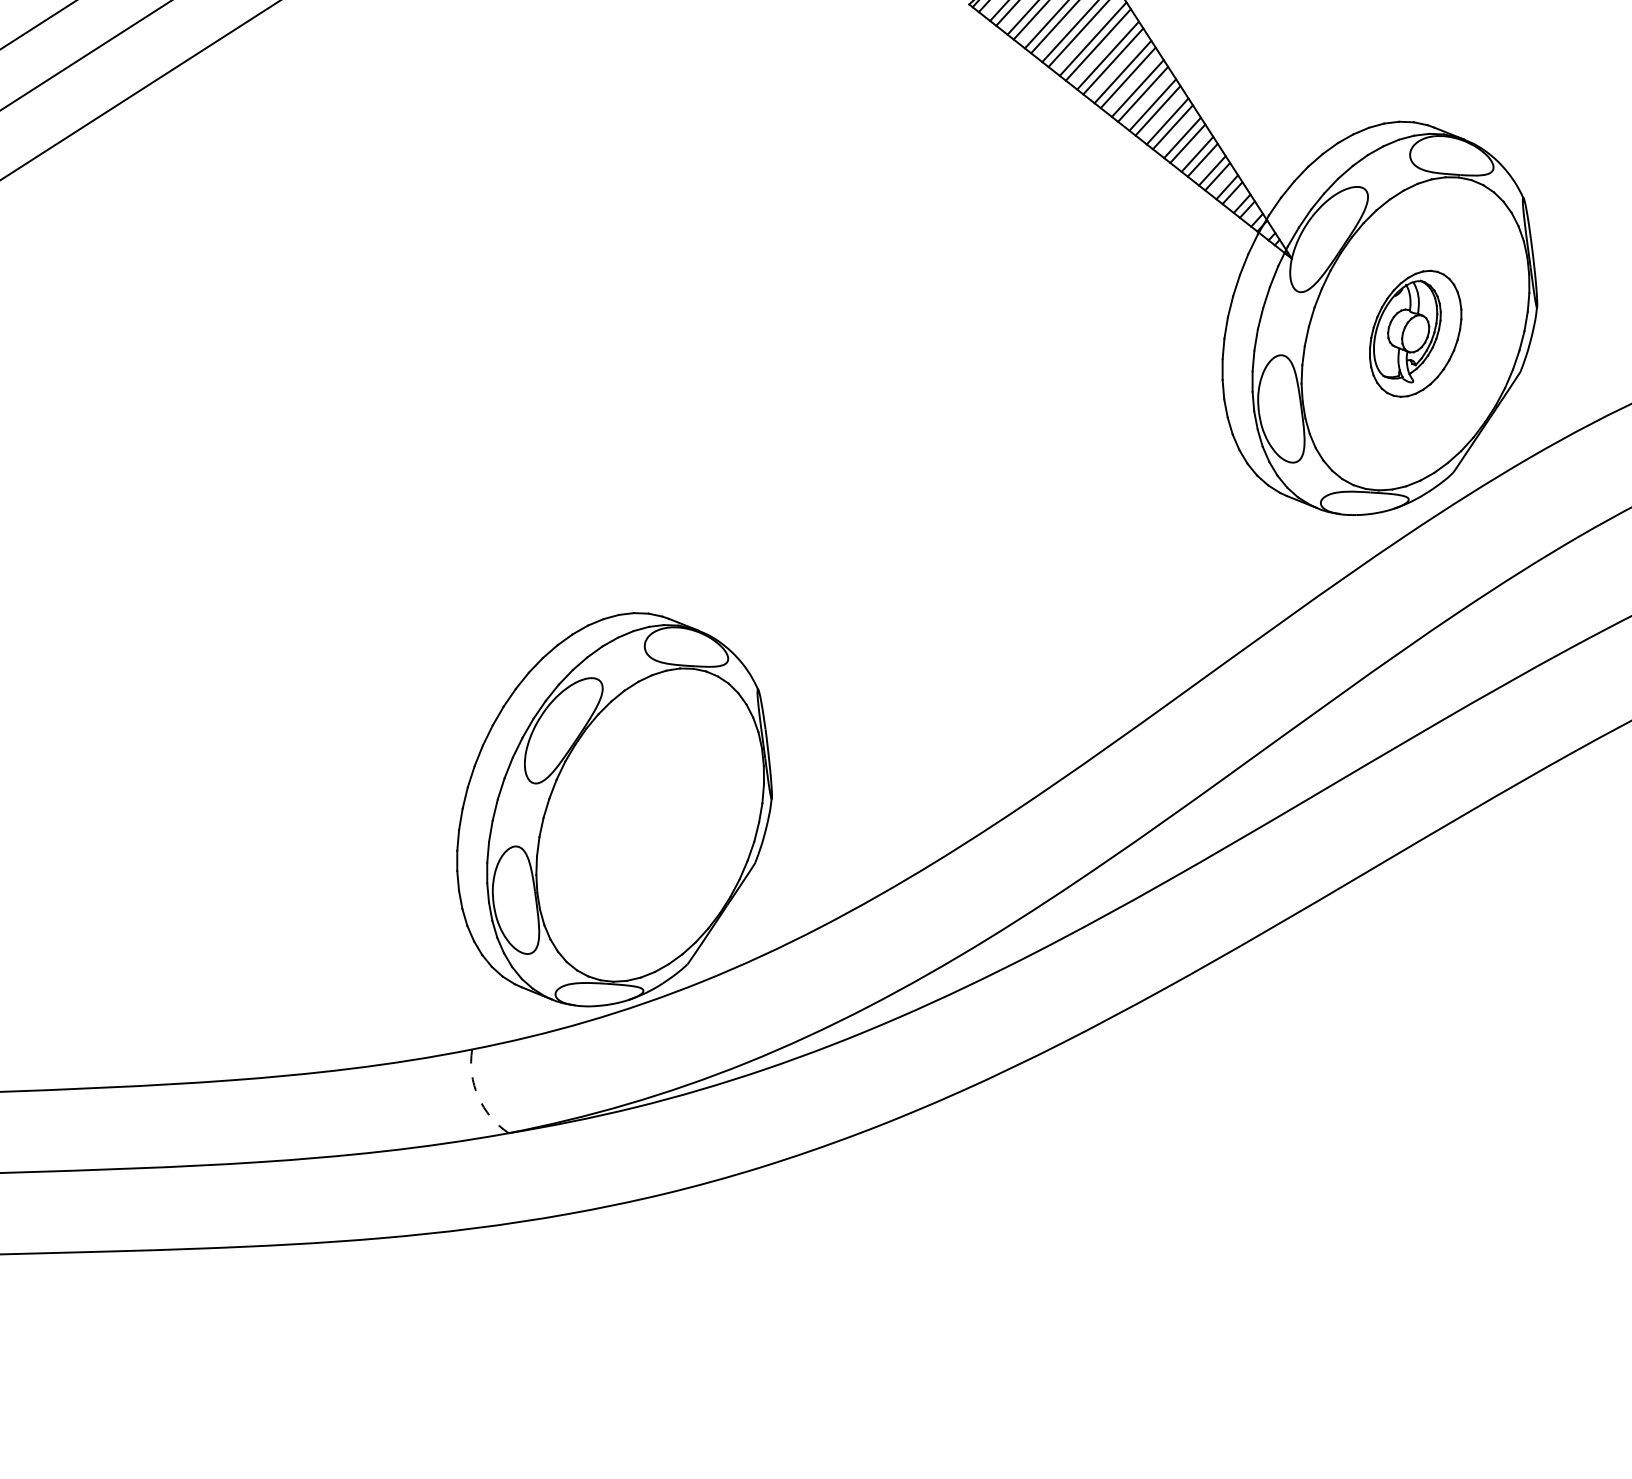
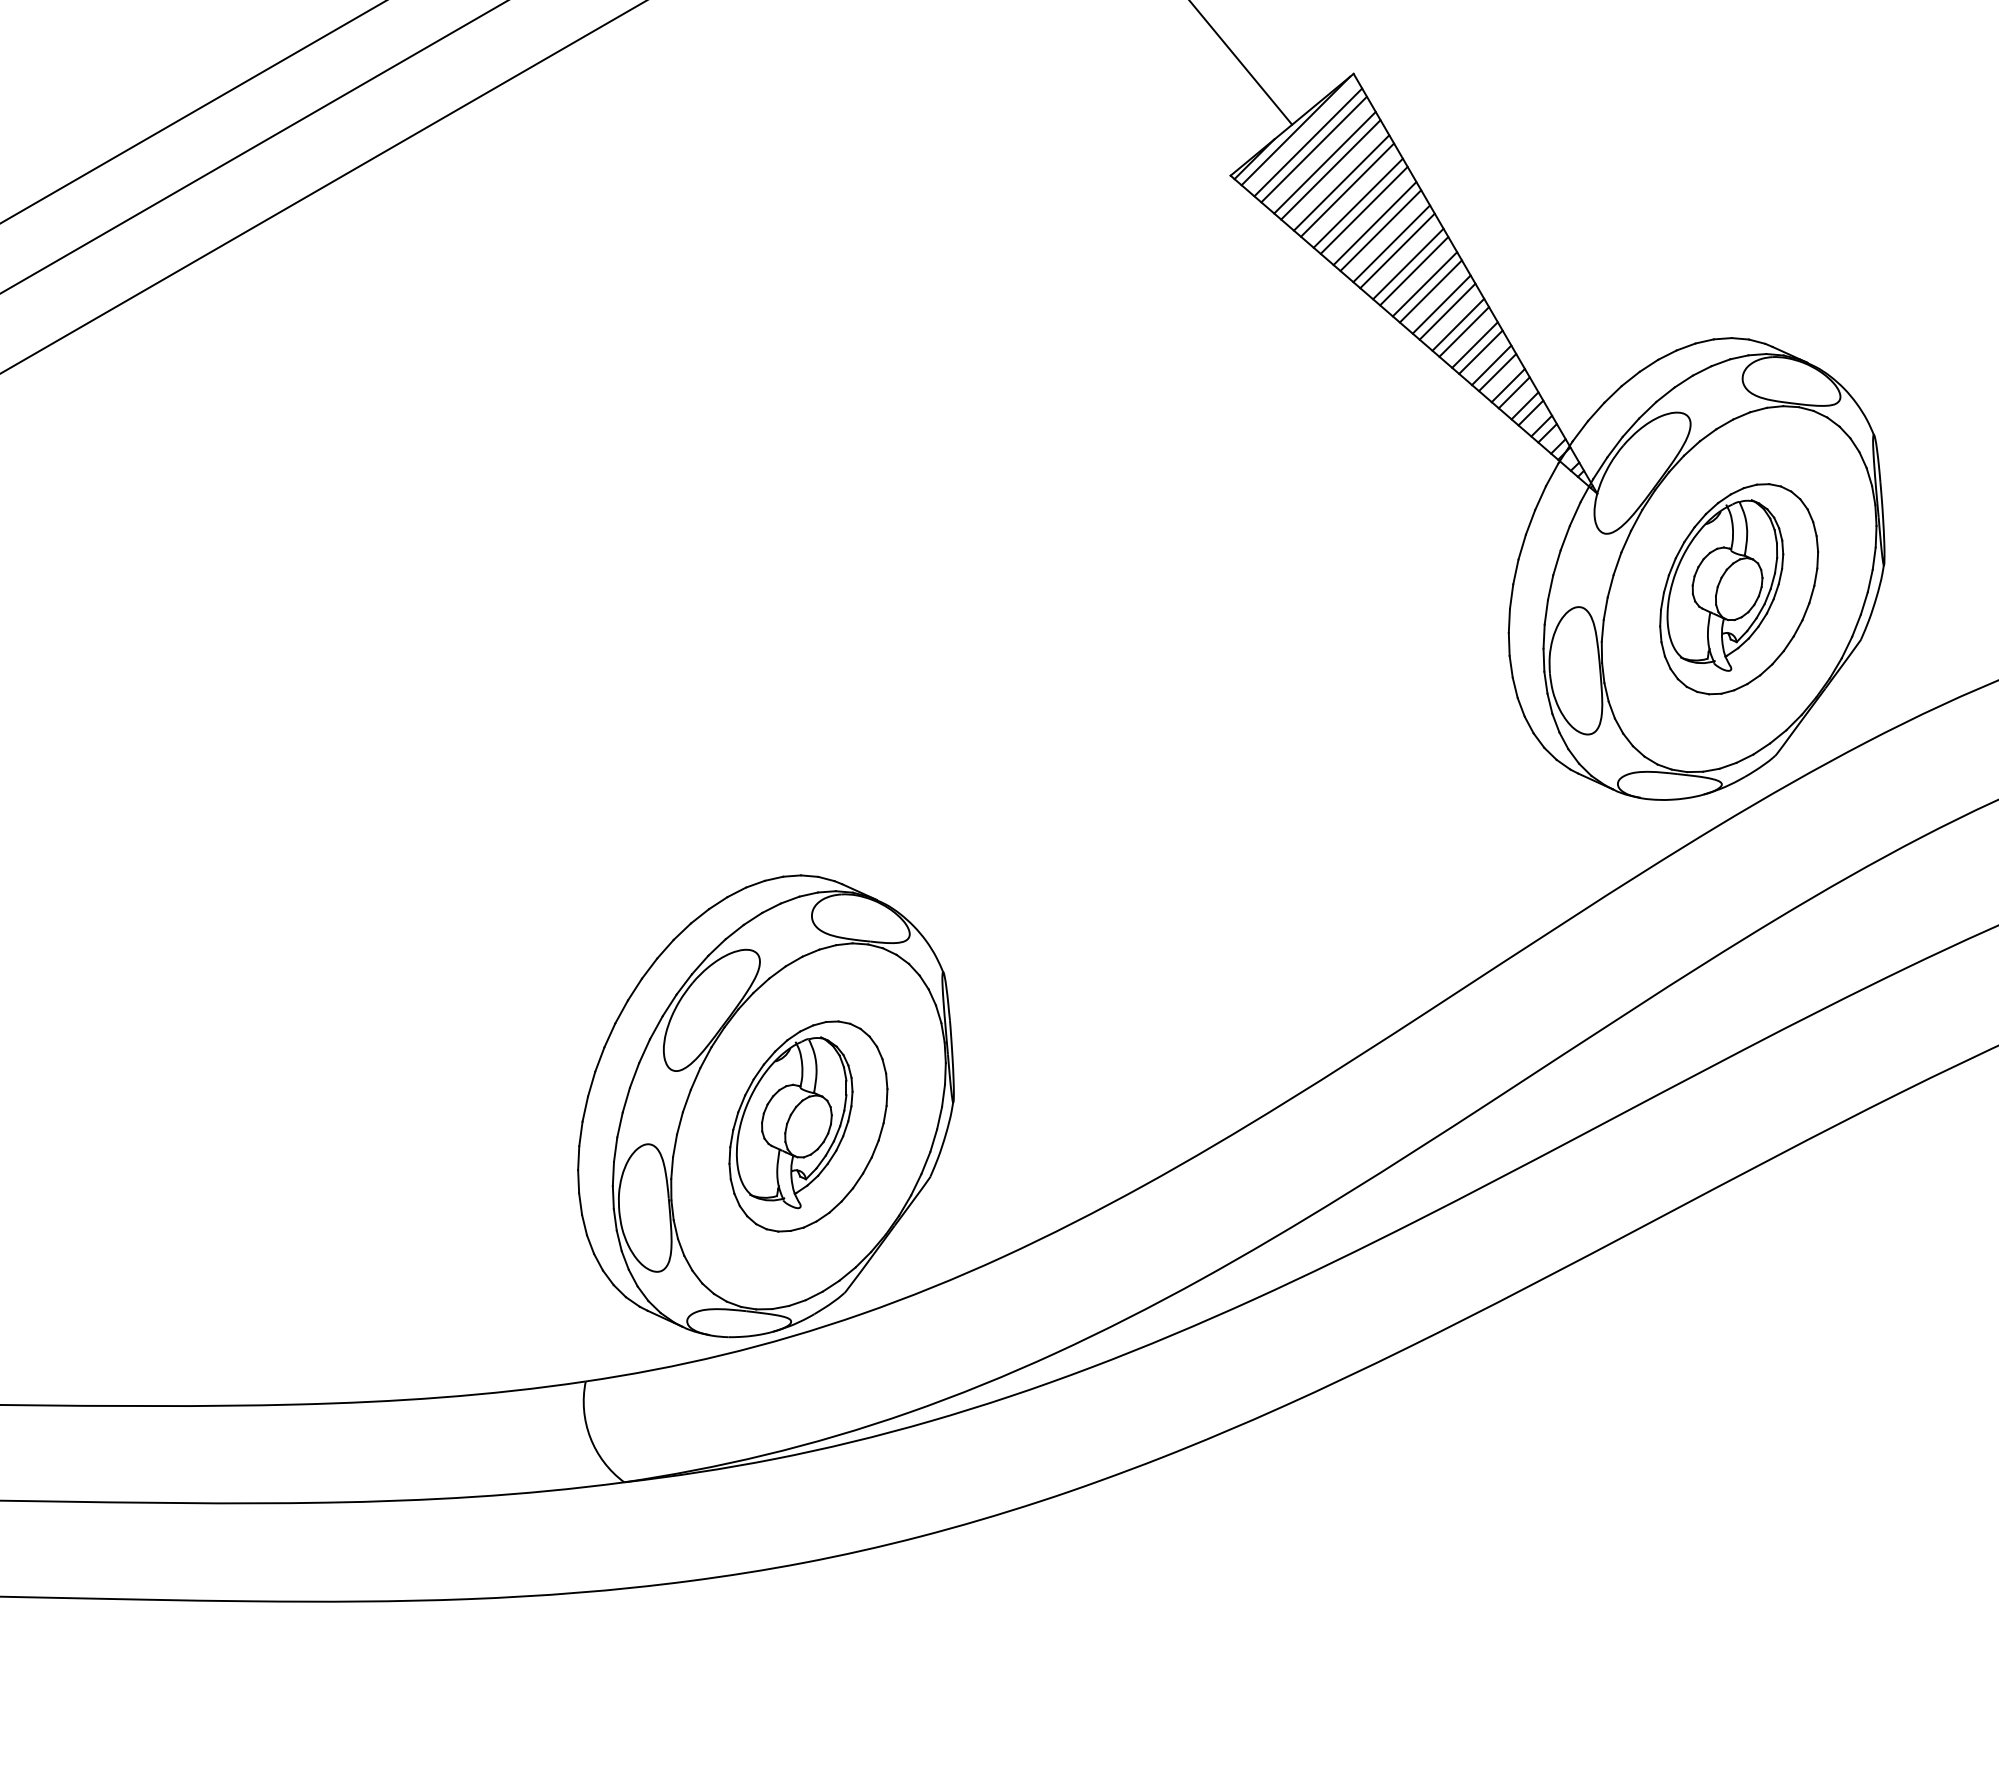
part: (1415, 334) -> (1739, 589), size x1.43
part: (650, 825) -> (808, 1126), added
arc: (478, 1096) -> (590, 1437), dashed -> solid

